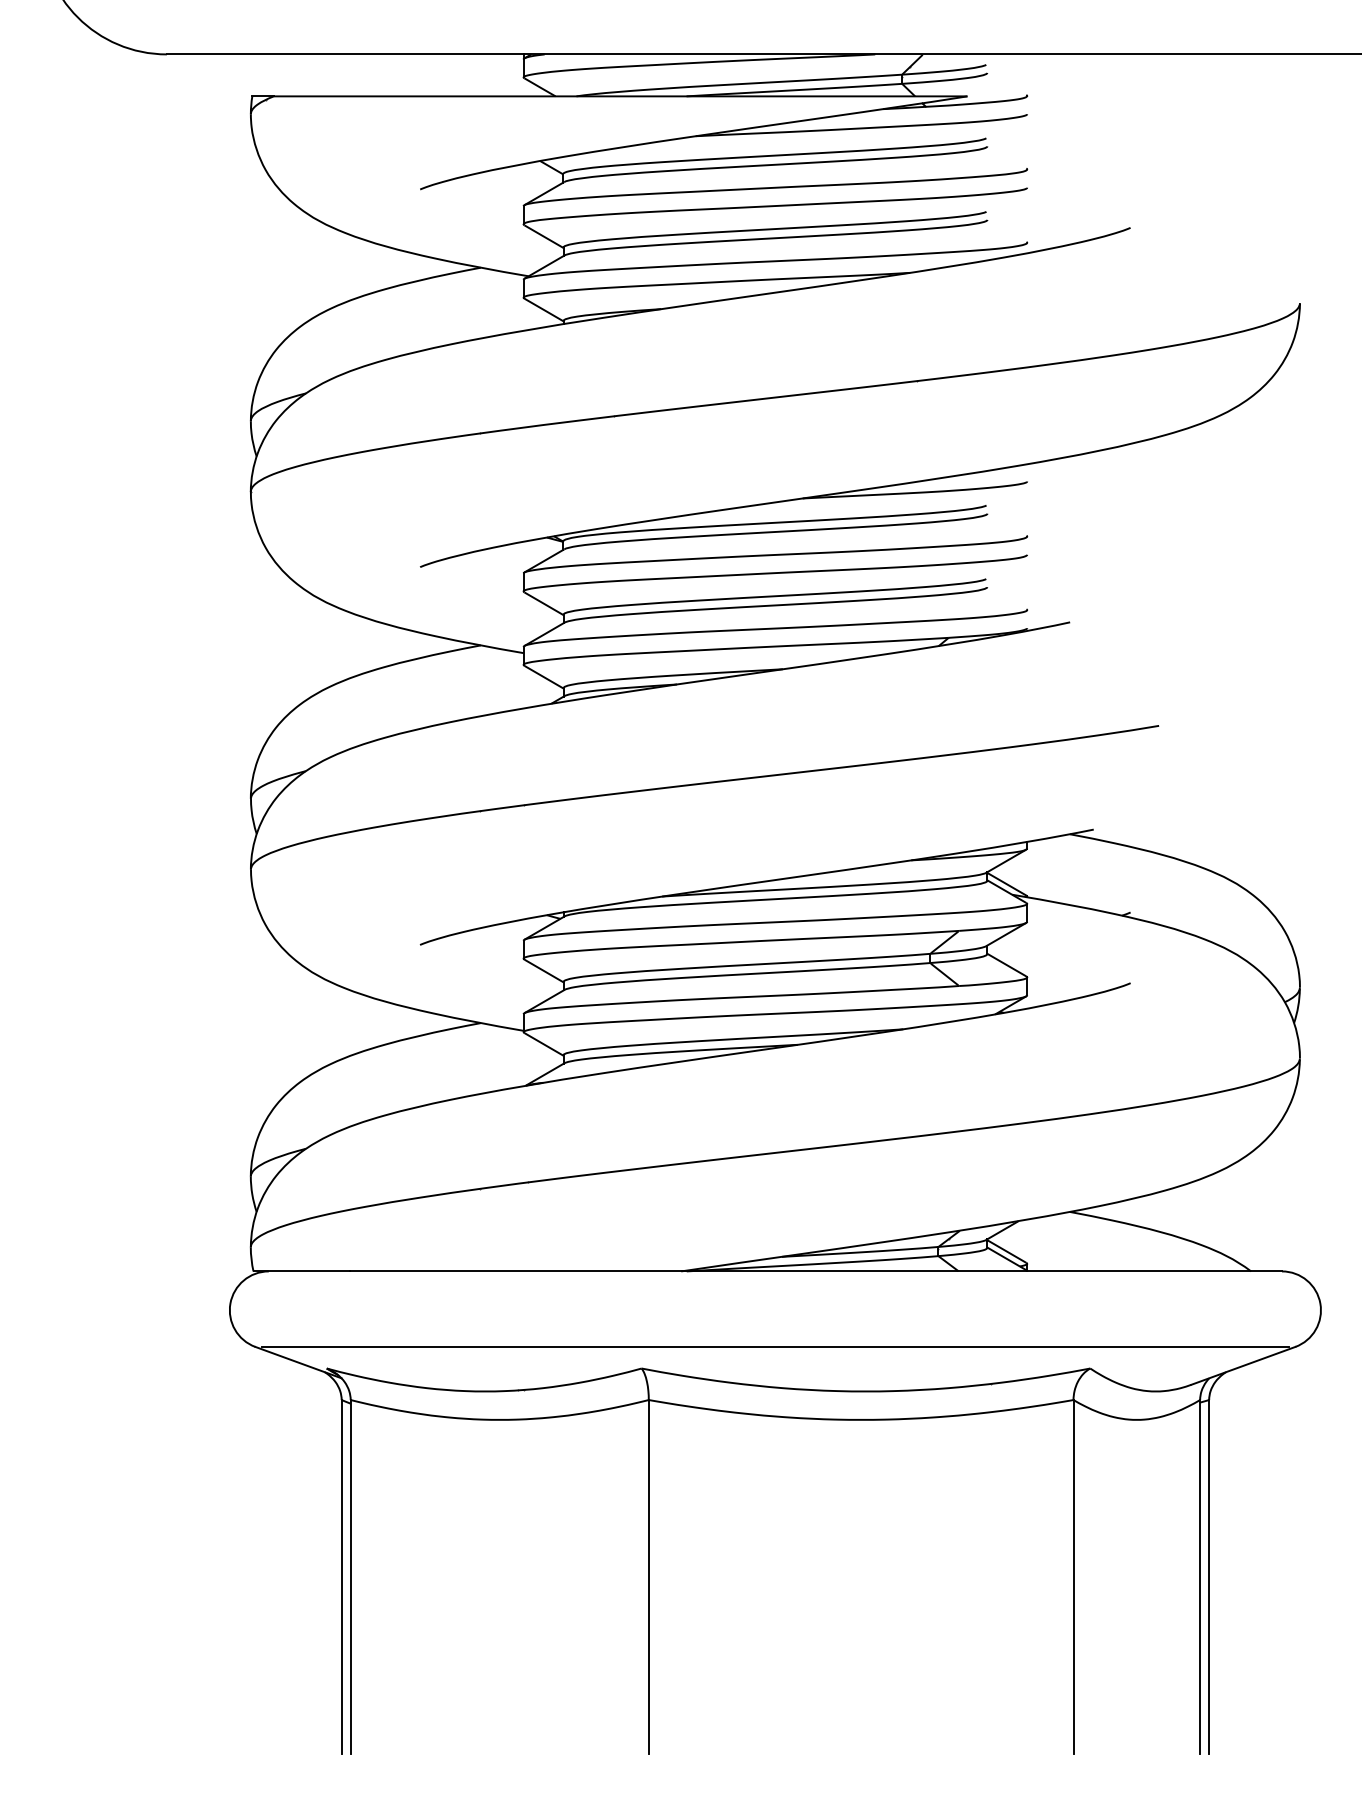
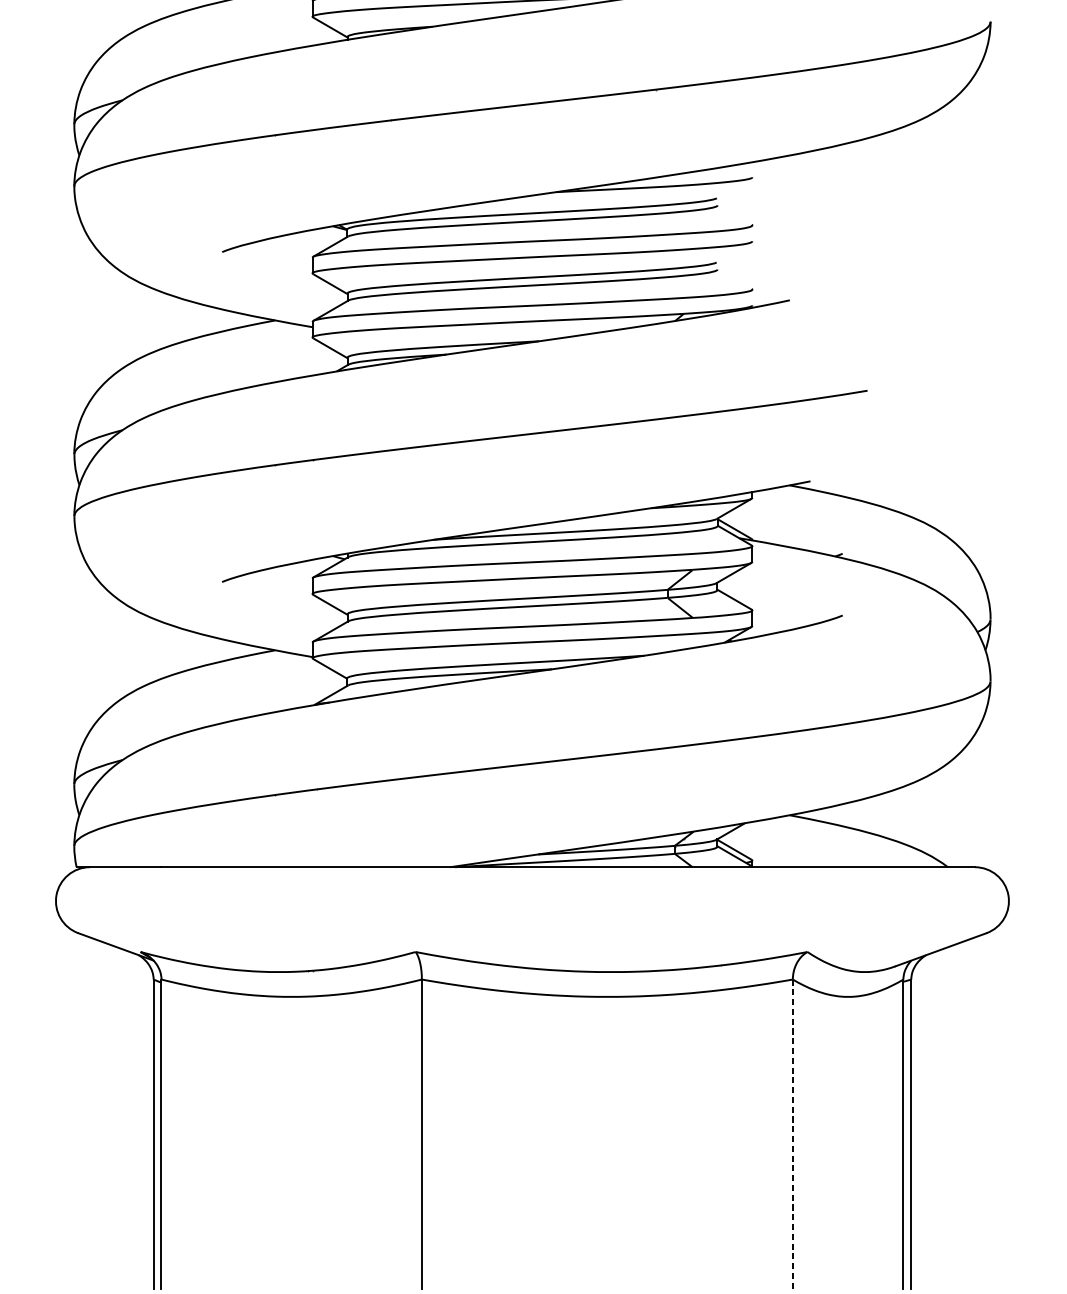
line: (774, 1346) -> (531, 932), removed
line: (1073, 1576) -> (792, 1133), solid -> dashed

